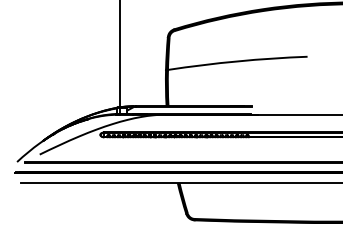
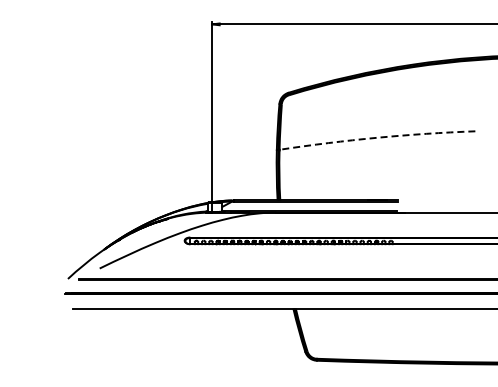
arc: (237, 61) -> (377, 137), solid -> dashed

